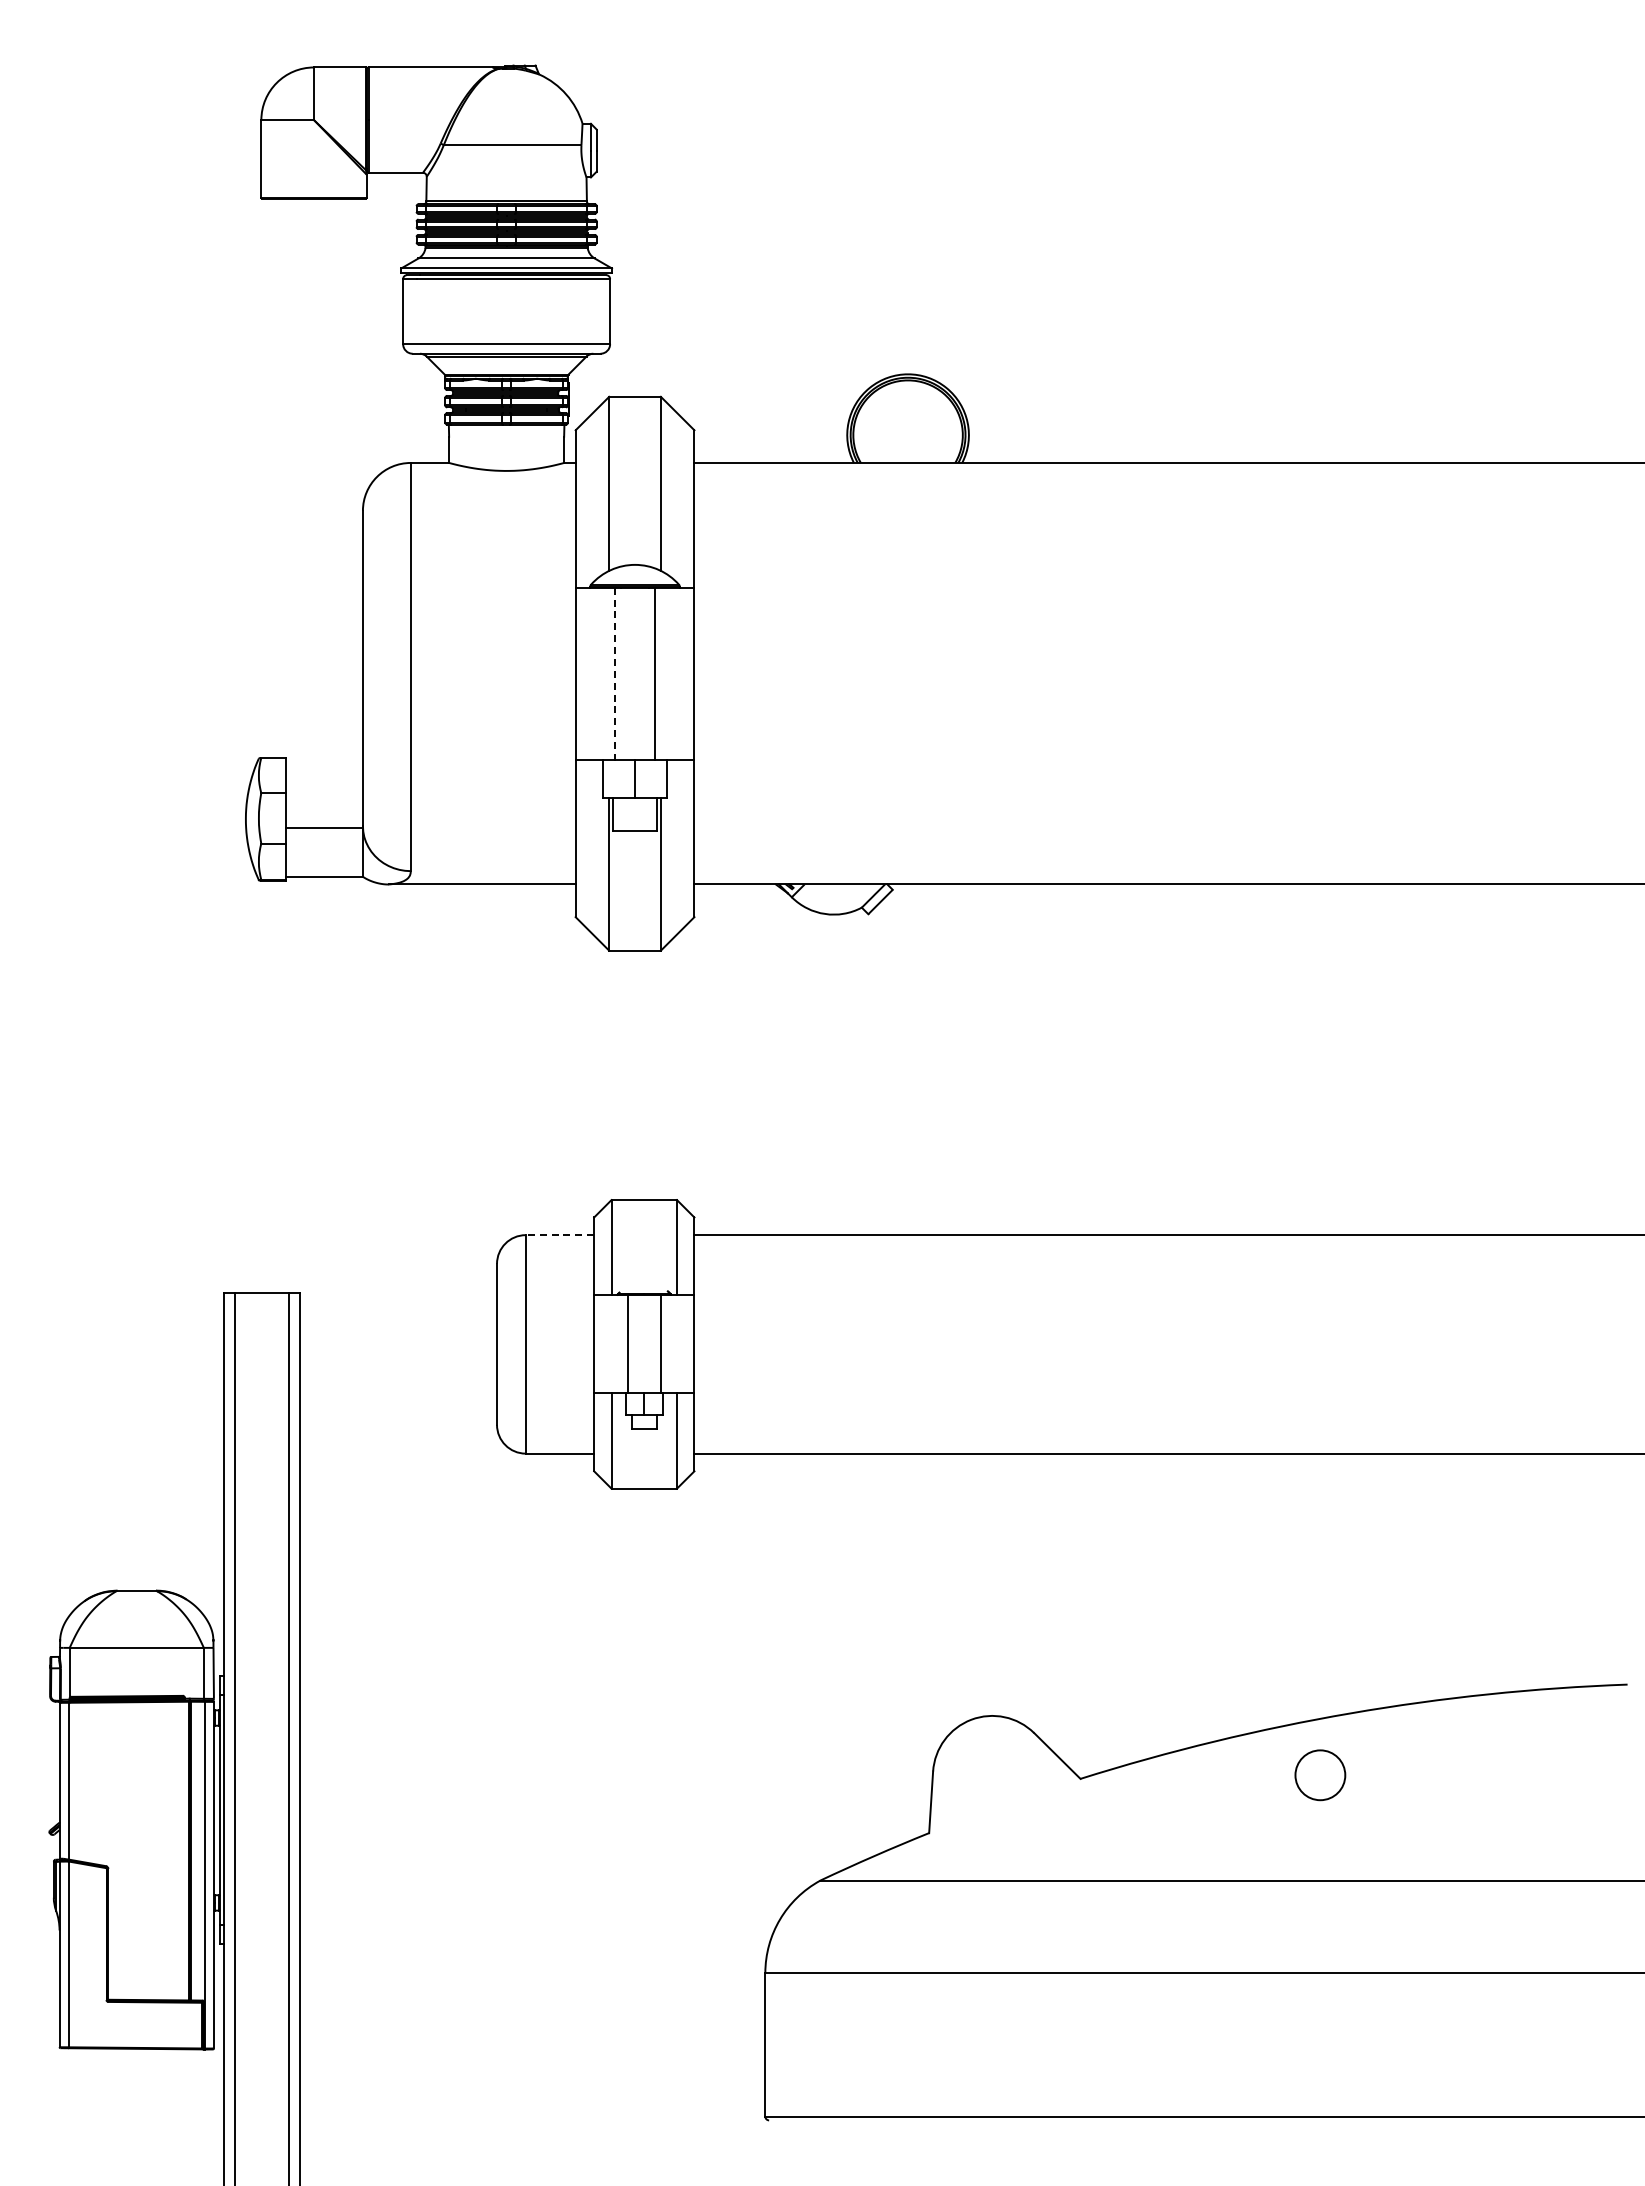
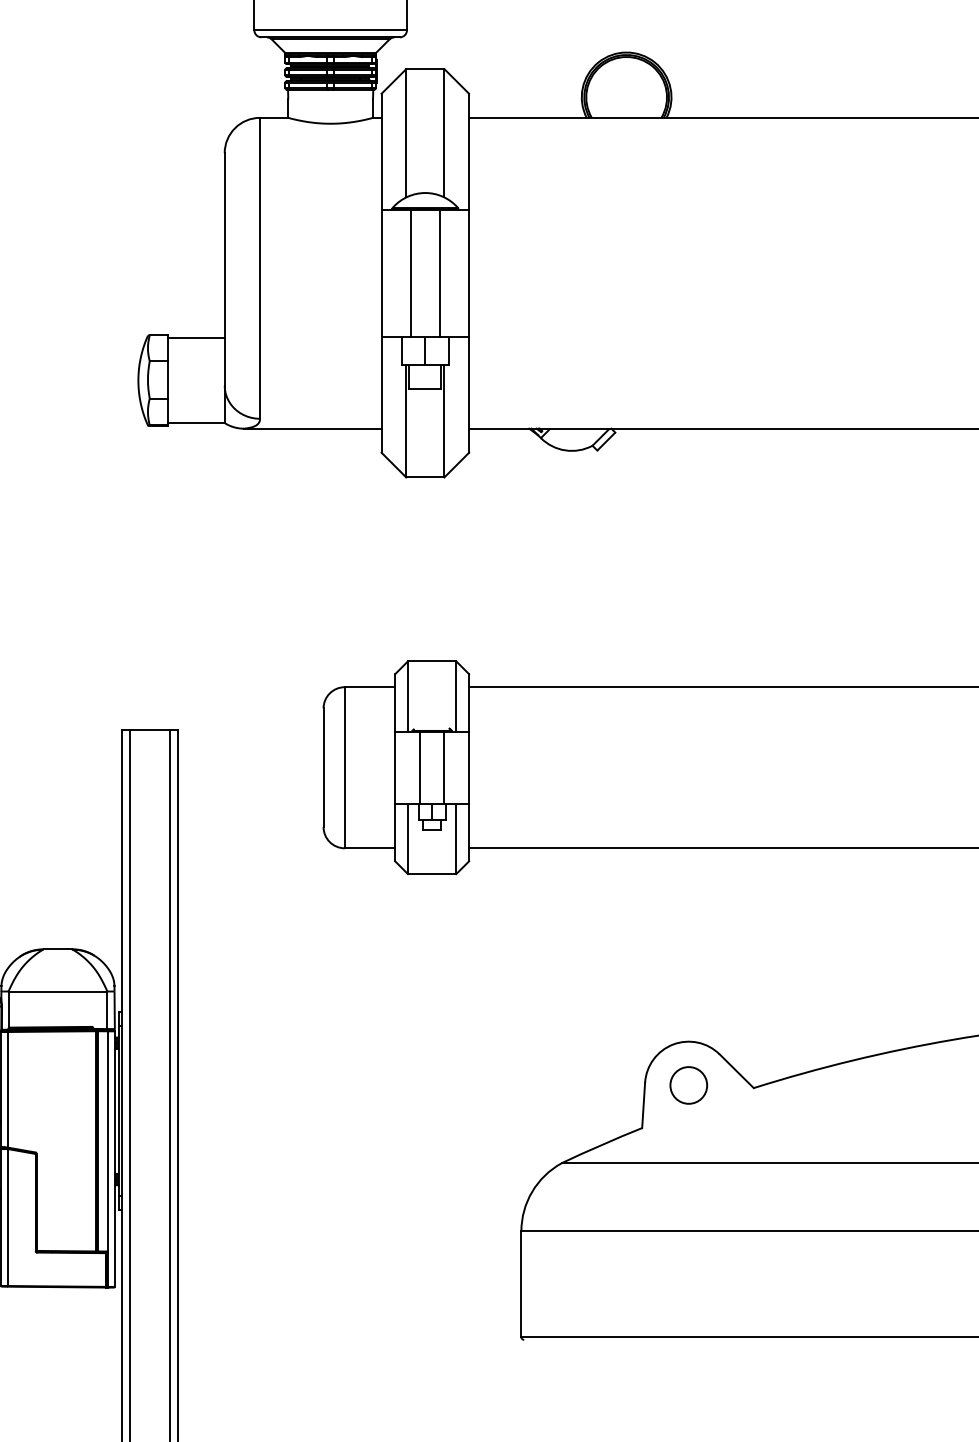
line: (615, 674) -> (410, 273), dashed -> solid
line: (324, 827) -> (196, 337), moved
line: (559, 1235) -> (369, 687), dashed -> solid
circle: (1320, 1775) -> (688, 1085), moved

